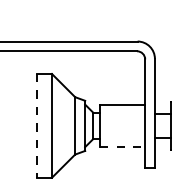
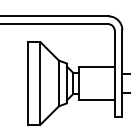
line: (36, 125) -> (28, 83), dashed -> solid
line: (122, 146) -> (96, 99), dashed -> solid

